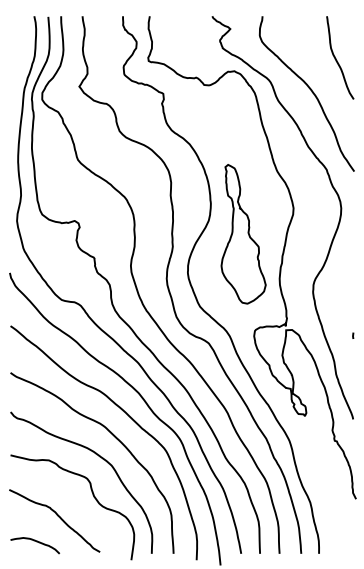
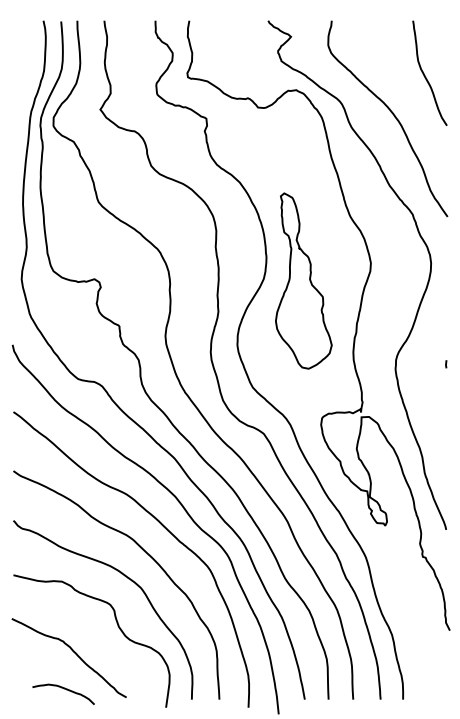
part: (243, 233) -> (303, 280), moved
line: (353, 335) -> (446, 364), moved
curve: (35, 541) -> (64, 689), moved

